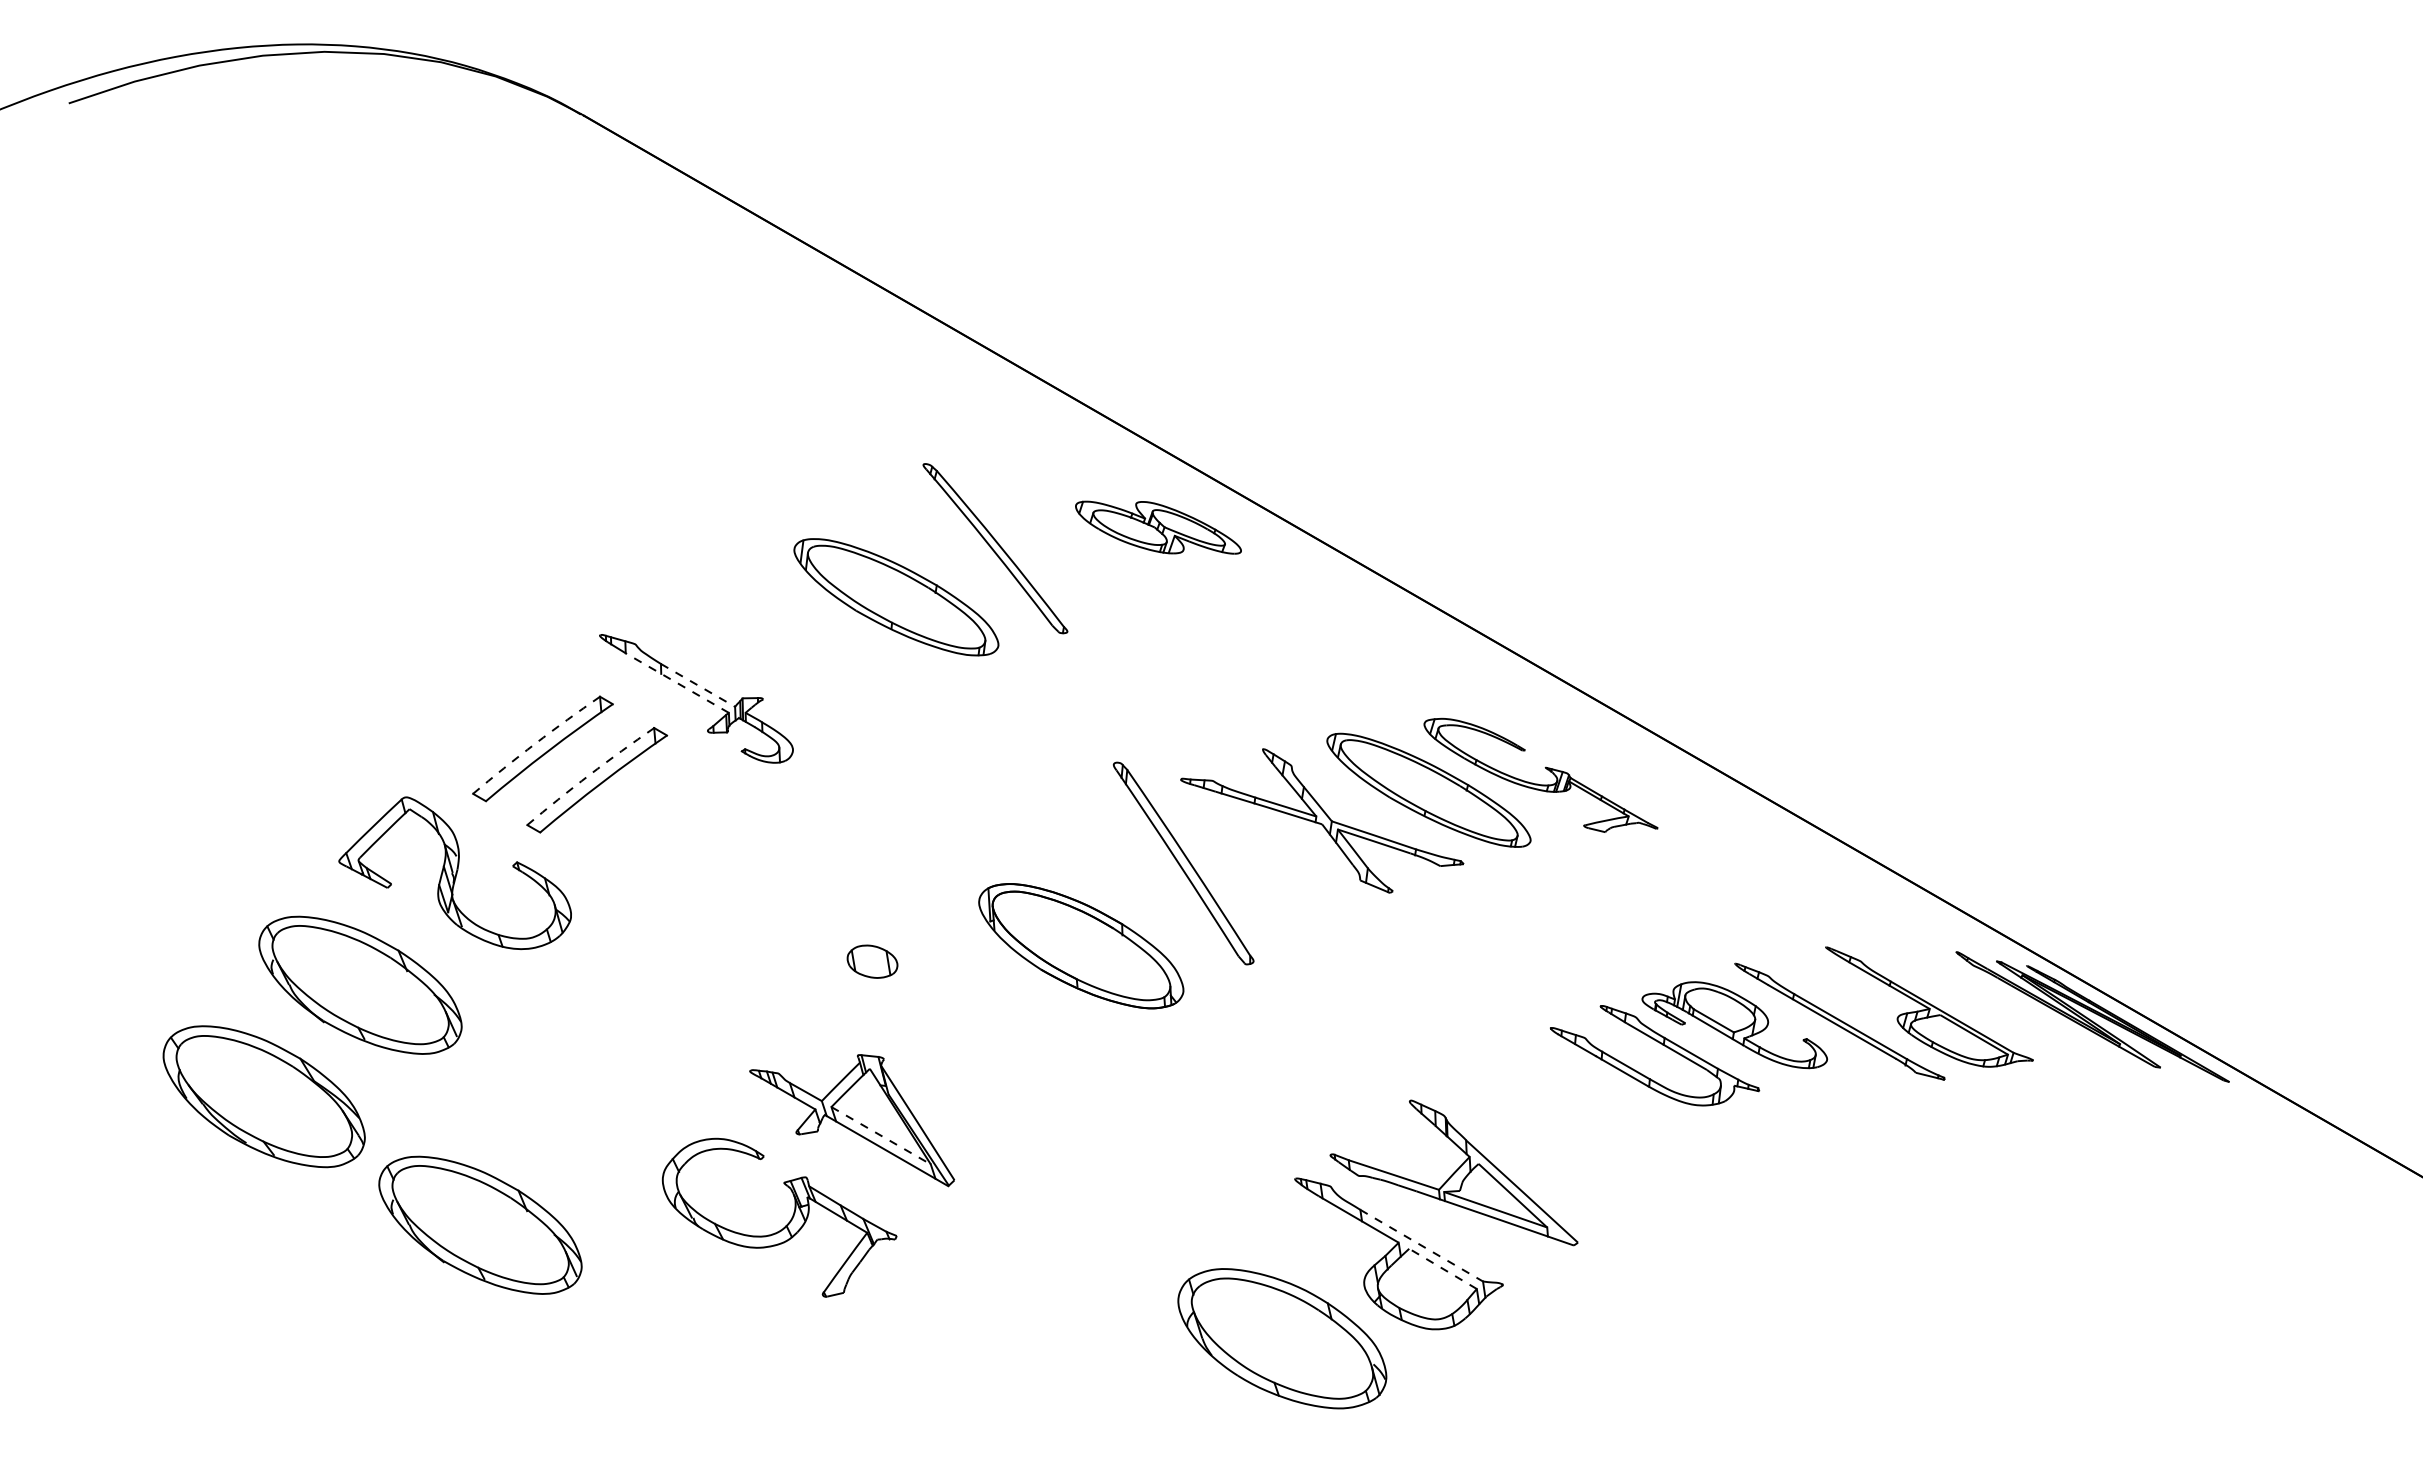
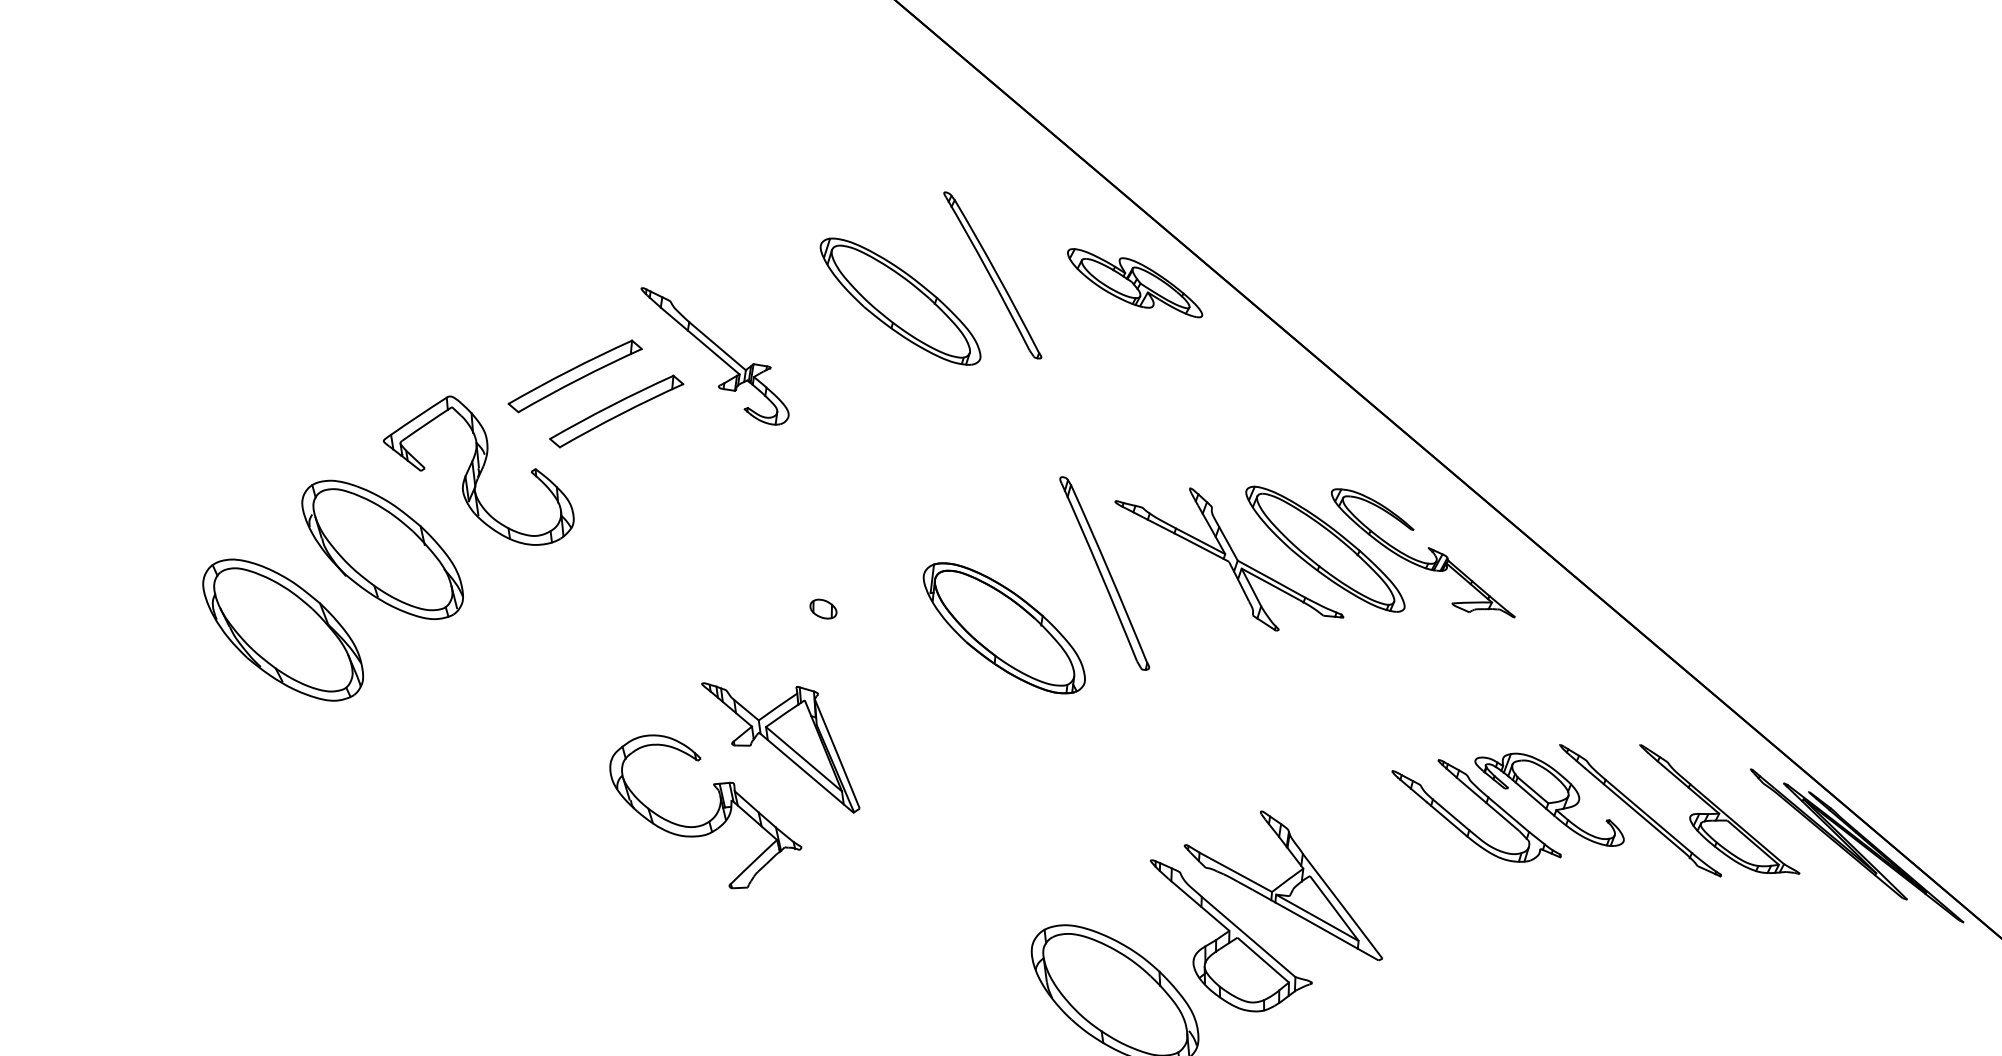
line: (677, 683) -> (700, 341), dashed -> solid
line: (698, 685) -> (717, 346), dashed -> solid
arc: (535, 743) -> (569, 370), dashed -> solid
arc: (589, 775) -> (610, 406), dashed -> solid
part: (871, 961) -> (822, 608), size x0.62
line: (881, 1135) -> (804, 759), dashed -> solid
part: (480, 1224) -> (448, 772), removed
line: (1422, 1245) -> (1249, 936), dashed -> solid
line: (1442, 1268) -> (1262, 959), dashed -> solid

